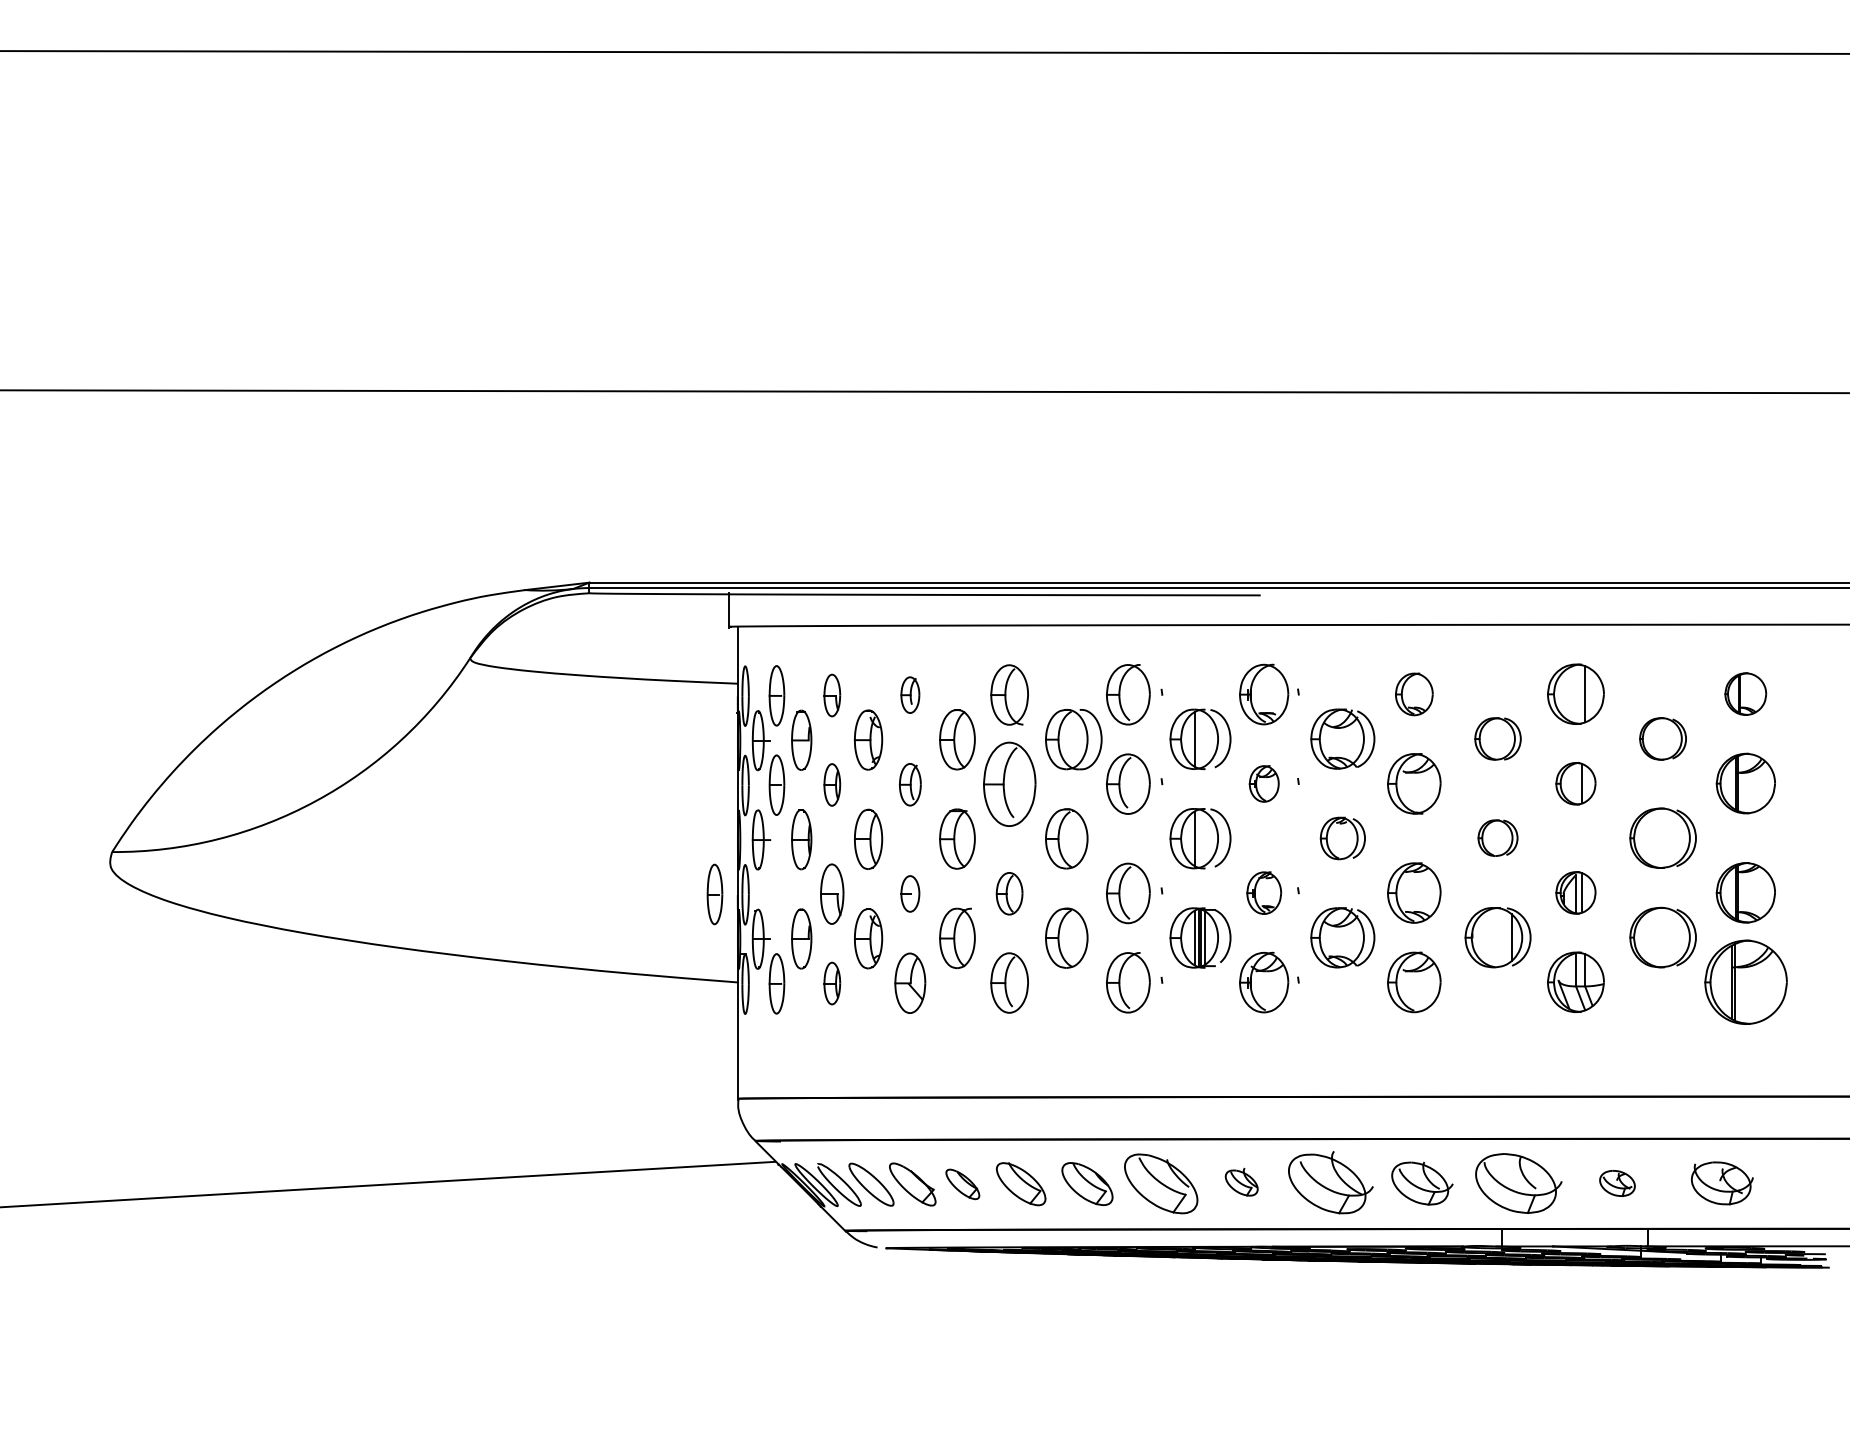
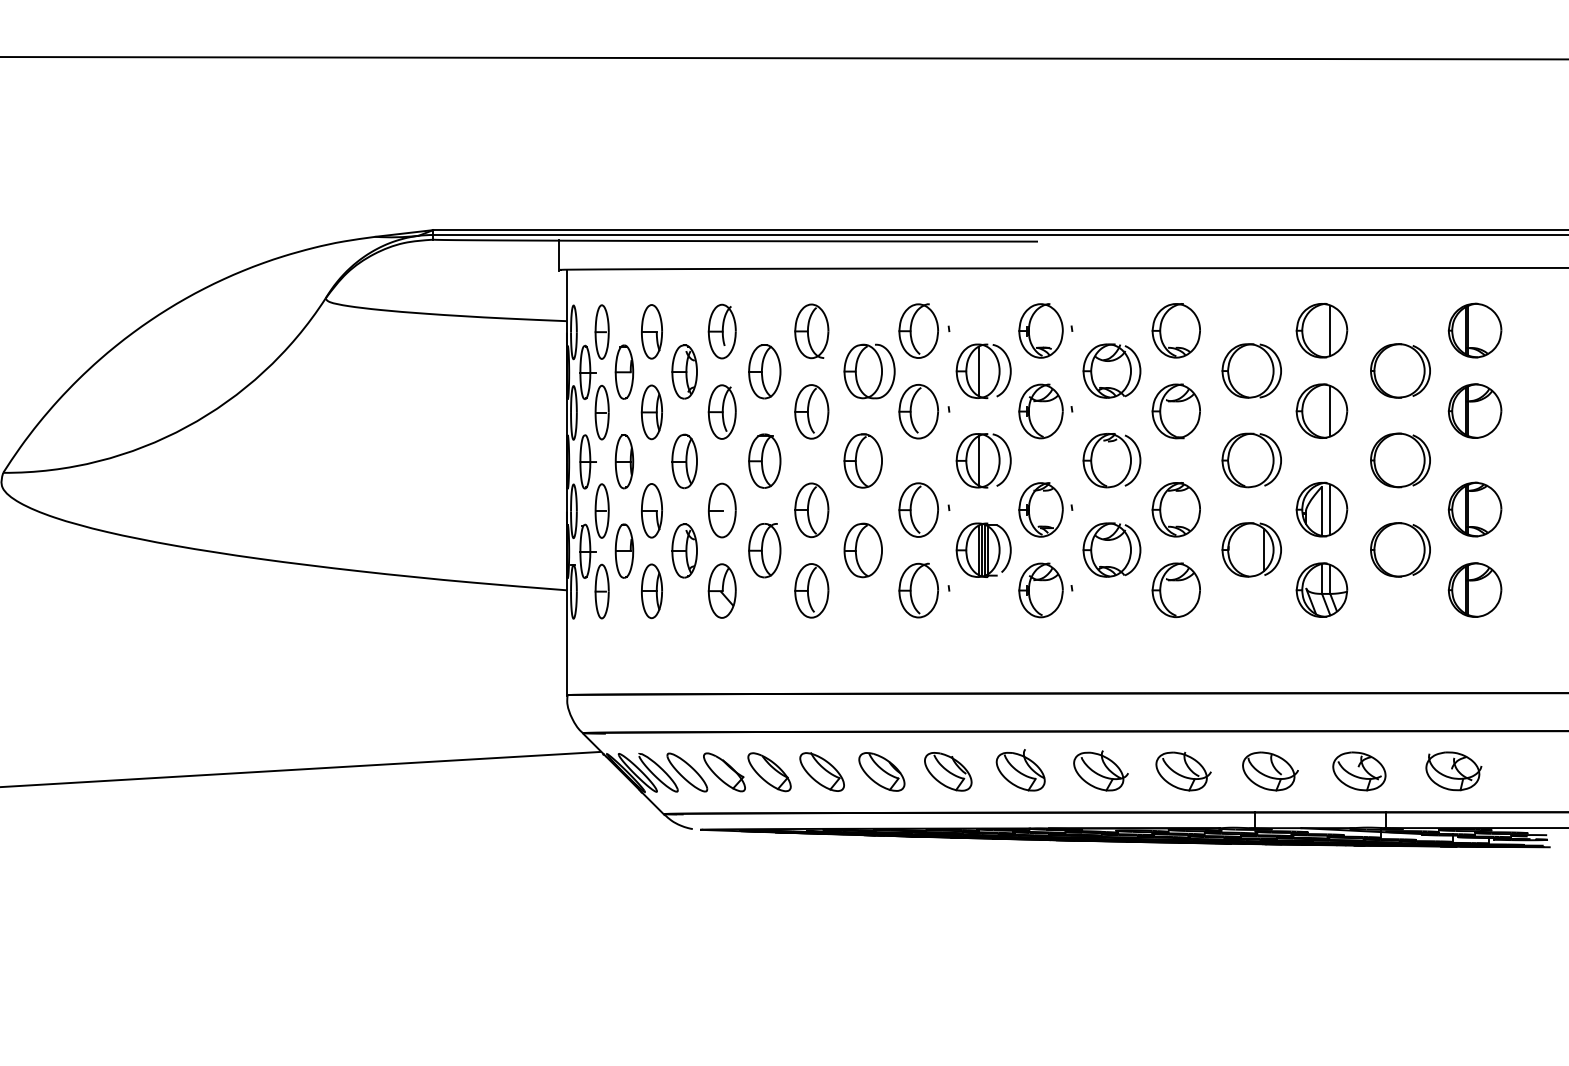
part: (1745, 693) -> (1474, 330), size x1.43
part: (910, 694) -> (722, 330), size x1.67
part: (1414, 694) -> (1176, 330), size x1.43
part: (832, 695) -> (652, 331), size x1.43
part: (1497, 738) -> (1251, 370), size x1.43
part: (1662, 738) -> (1399, 370), size x1.43
part: (1264, 783) -> (1041, 411), size x1.67
part: (1575, 783) -> (1321, 411), size x1.43
part: (832, 784) -> (652, 411), size x1.43
part: (910, 784) -> (722, 411), size x1.43
part: (1009, 784) -> (811, 411), size x0.71
part: (1497, 837) -> (1251, 459), size x1.67
part: (1342, 838) -> (1111, 460), size x1.43
part: (1264, 892) -> (1041, 509), size x1.43
part: (1575, 892) -> (1321, 509), size x1.43
part: (910, 893) -> (722, 510), size x1.67
part: (1009, 893) -> (811, 510), size x1.43
part: (714, 894) -> (601, 511), moved
part: (1745, 981) -> (1474, 589), size x0.71
part: (832, 983) -> (652, 591), size x1.43
part: (1241, 1181) -> (1020, 769), size x1.67
part: (1330, 1182) -> (1100, 770), size x0.71
part: (1160, 1183) -> (947, 771), size x0.71
part: (1518, 1183) -> (1270, 771), size x0.71
part: (1617, 1183) -> (1359, 771), size x1.67
part: (962, 1184) -> (769, 772), size x1.43

